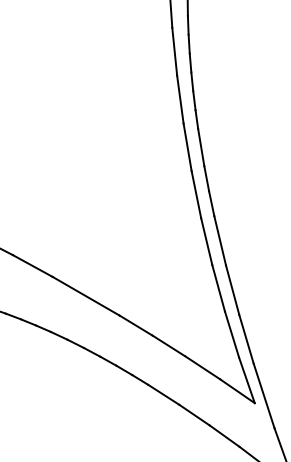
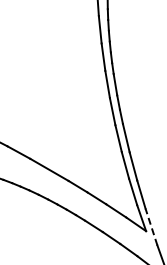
line: (264, 395) -> (151, 226), solid -> dashed

